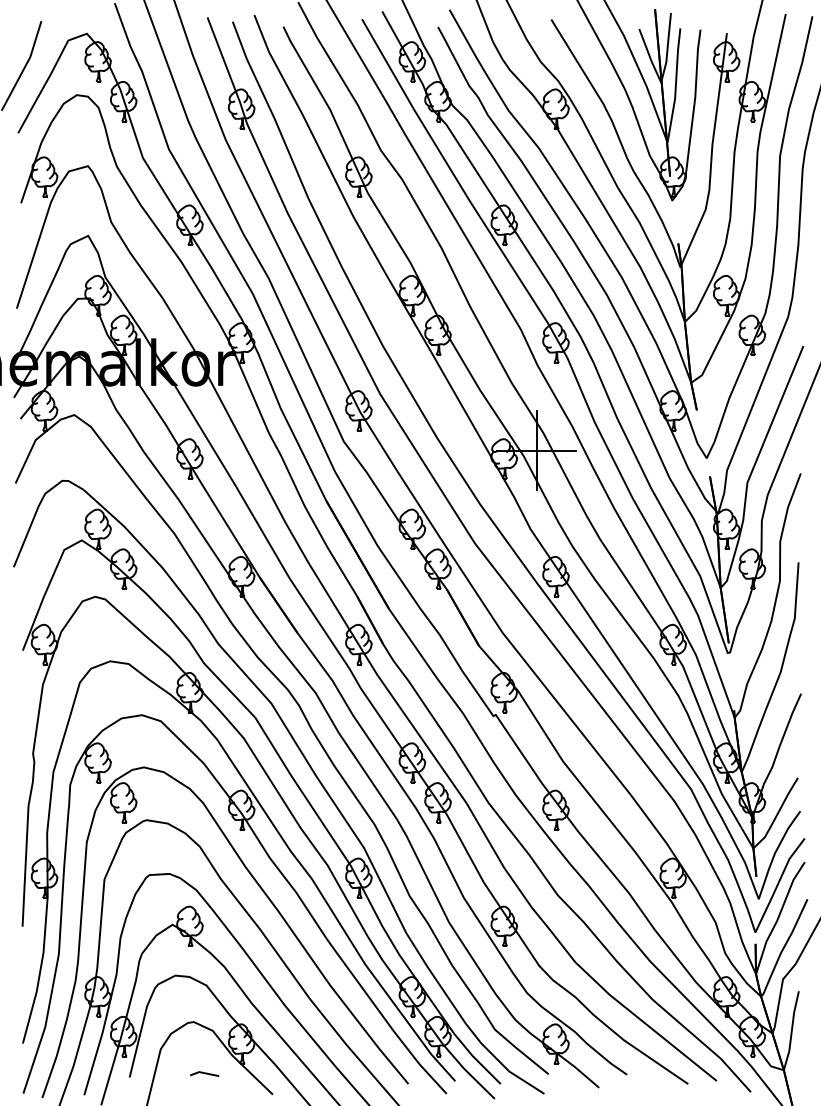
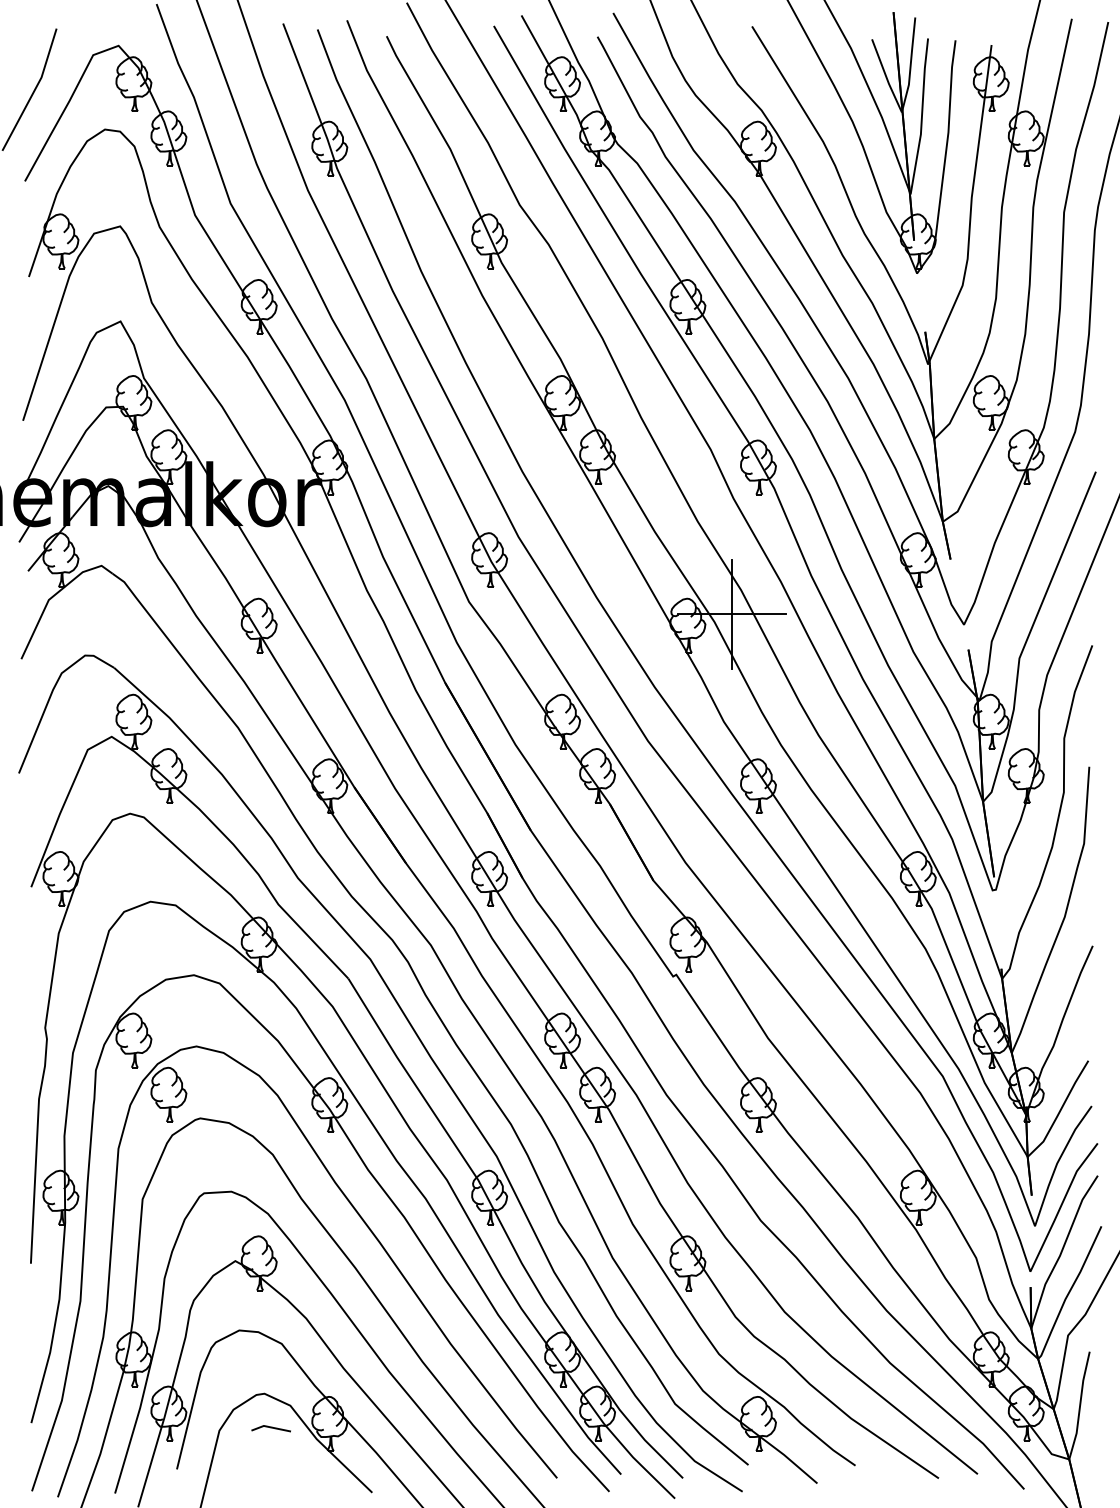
line: (204, 1073) -> (270, 1428), moved

